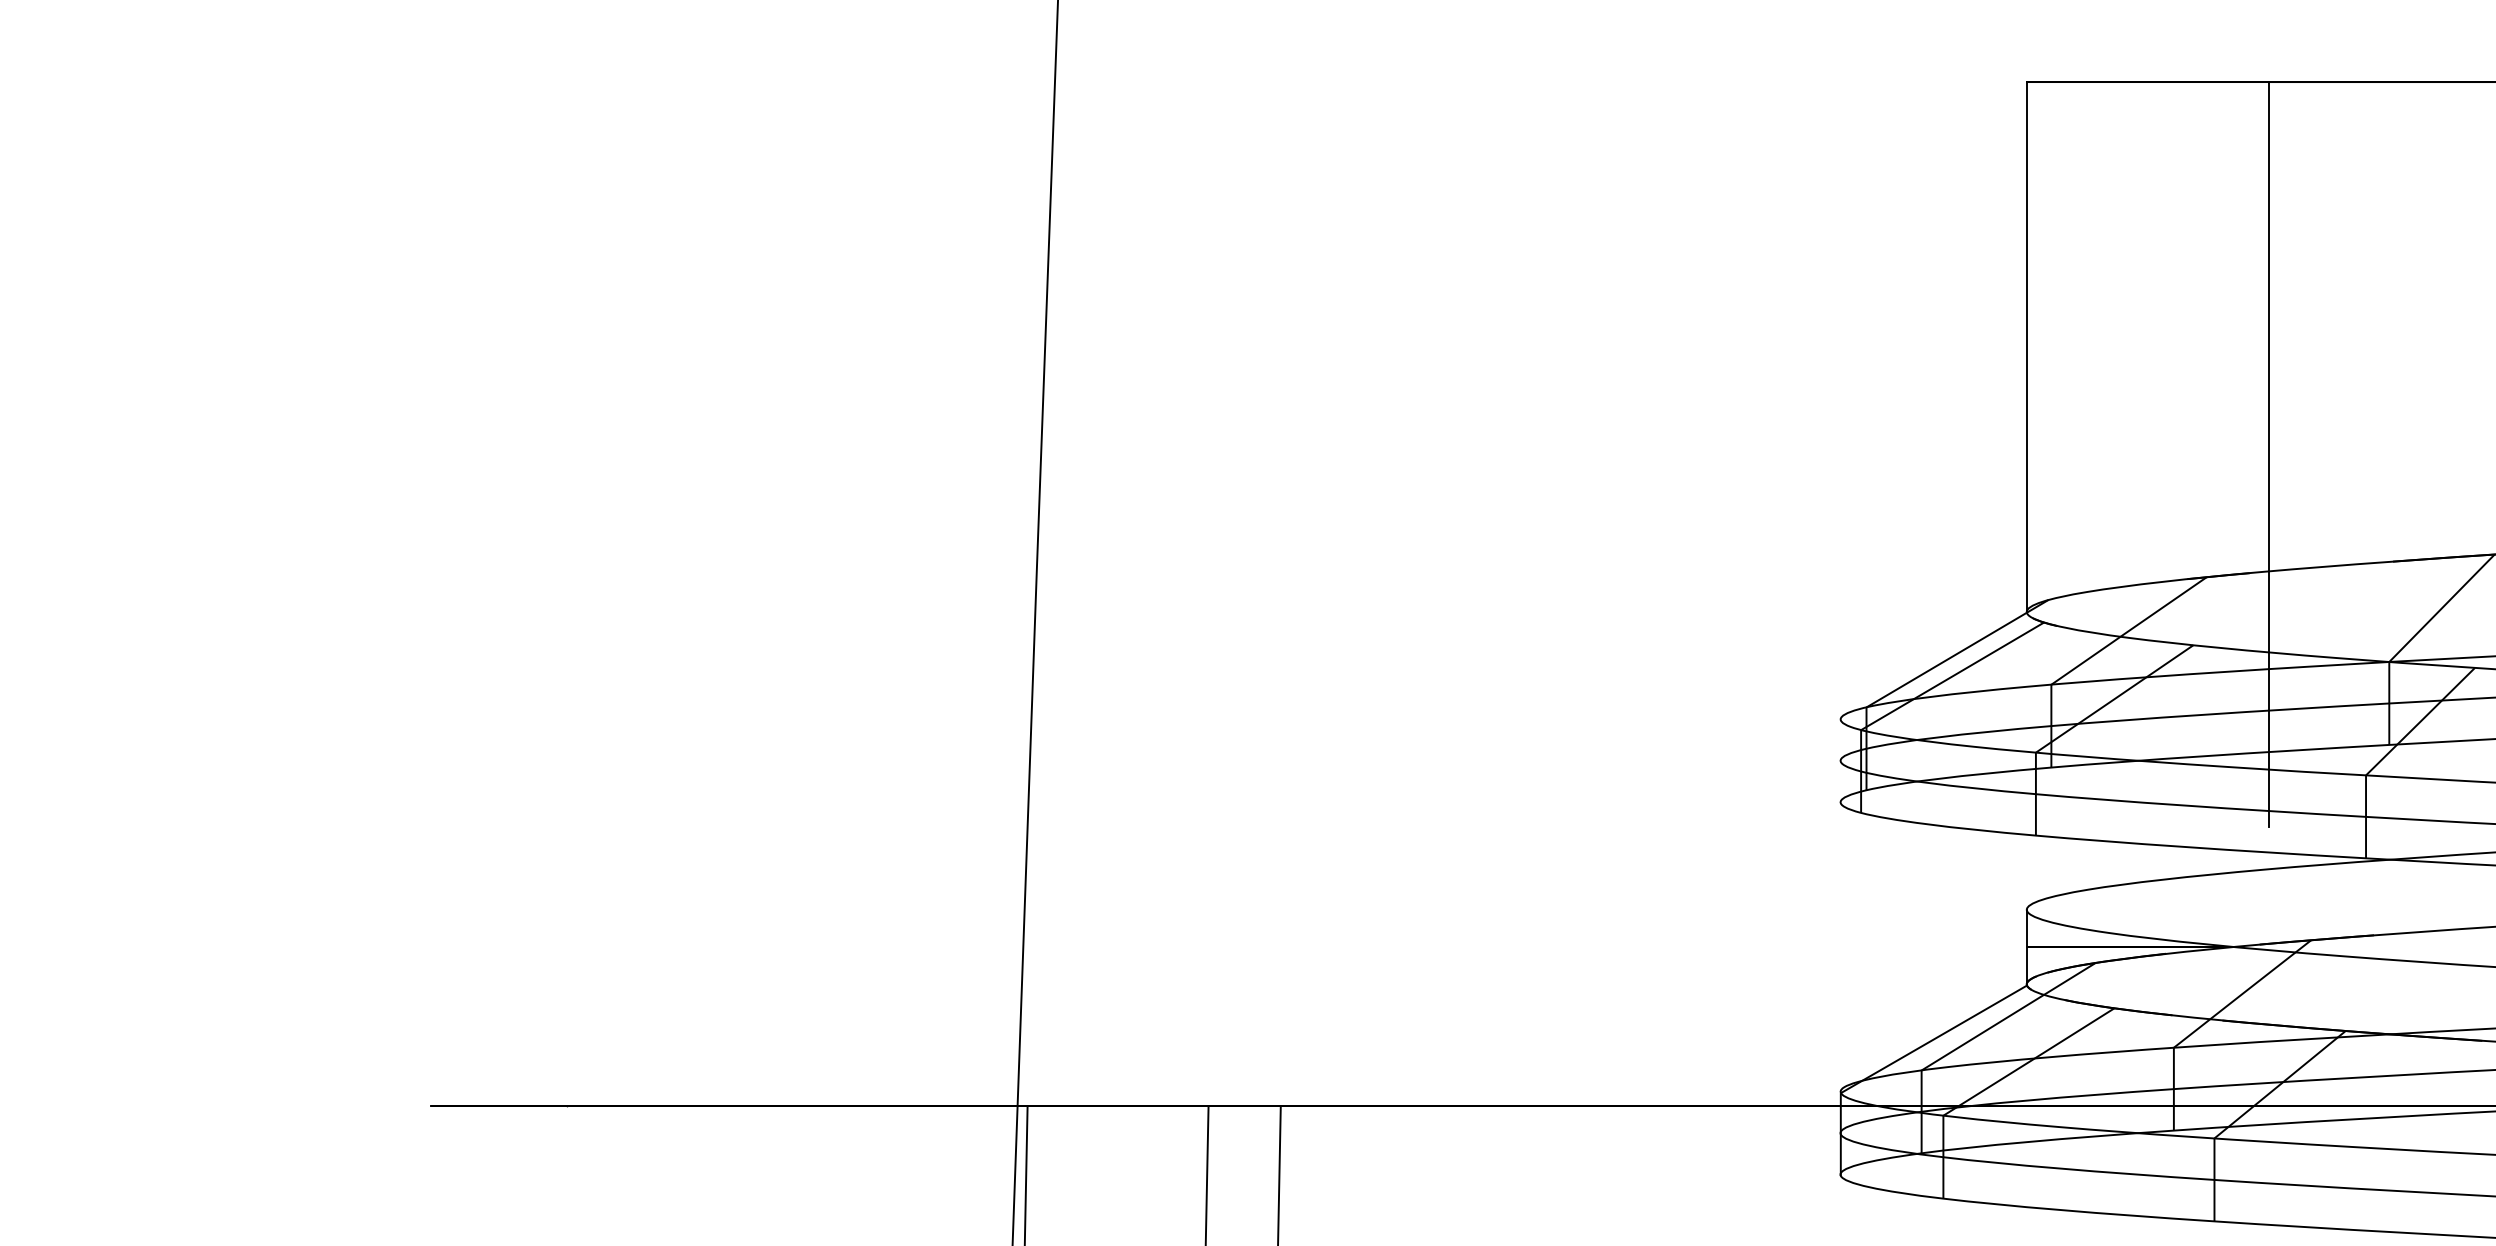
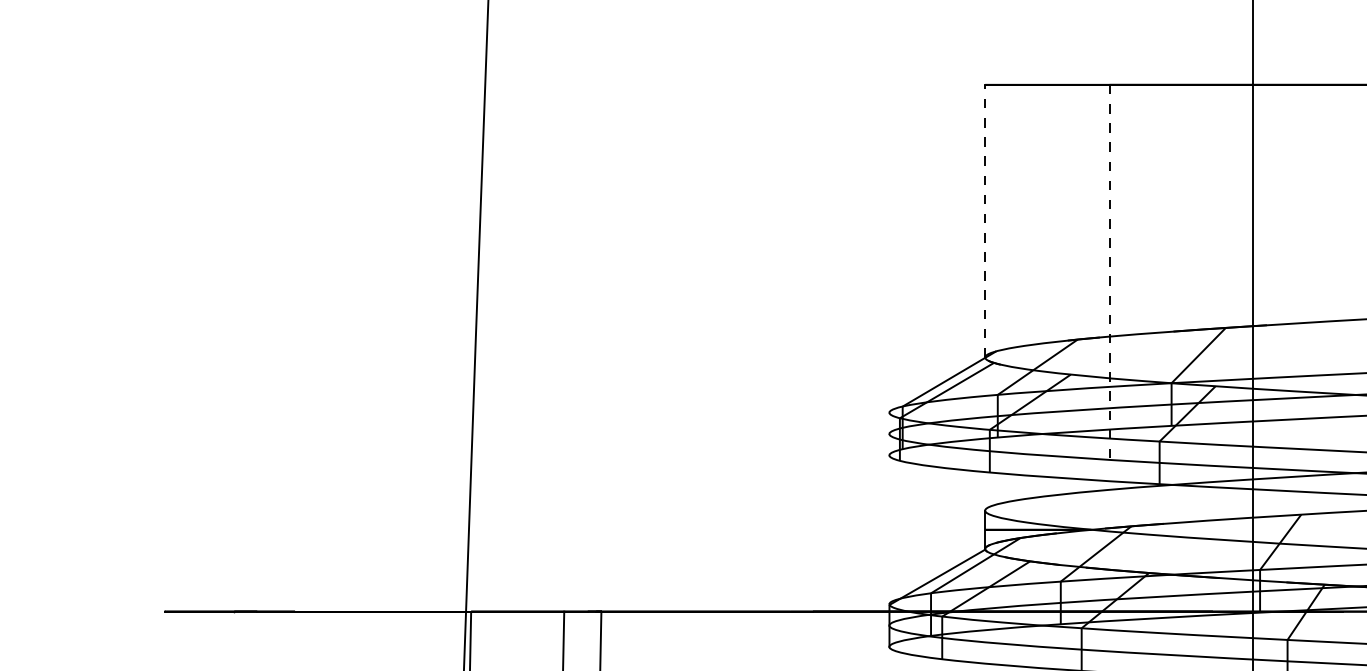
line: (2027, 345) -> (985, 220), solid -> dashed
line: (2268, 454) -> (1109, 276), solid -> dashed

